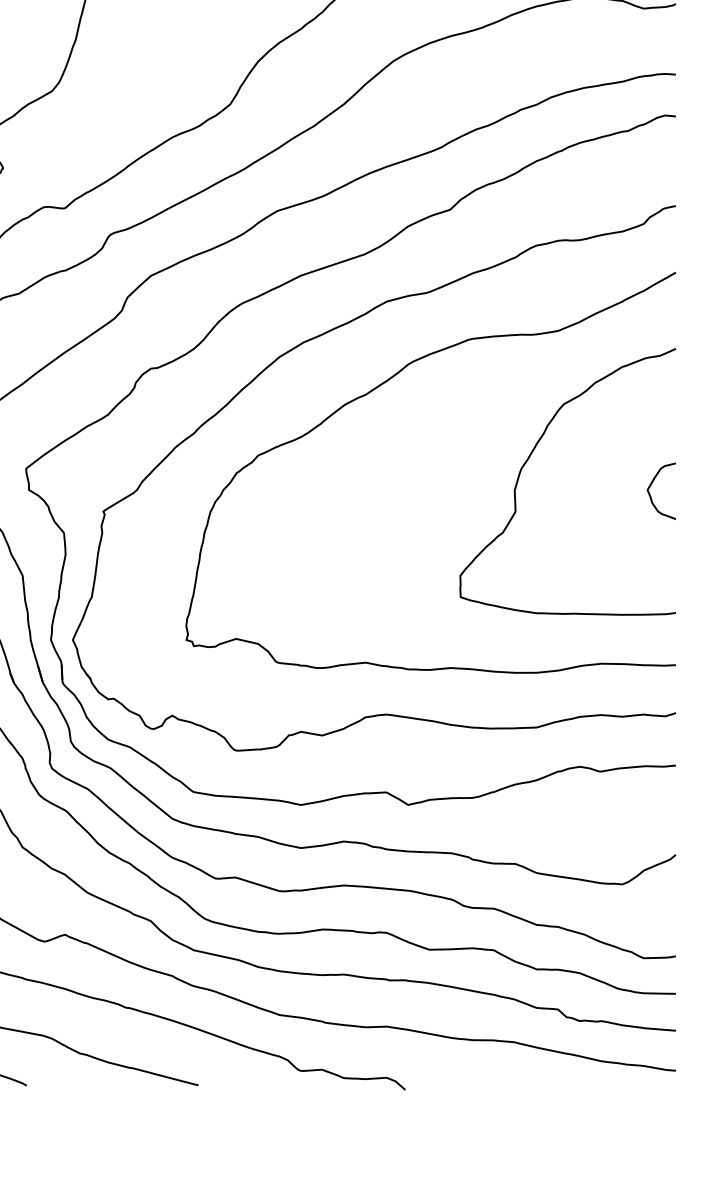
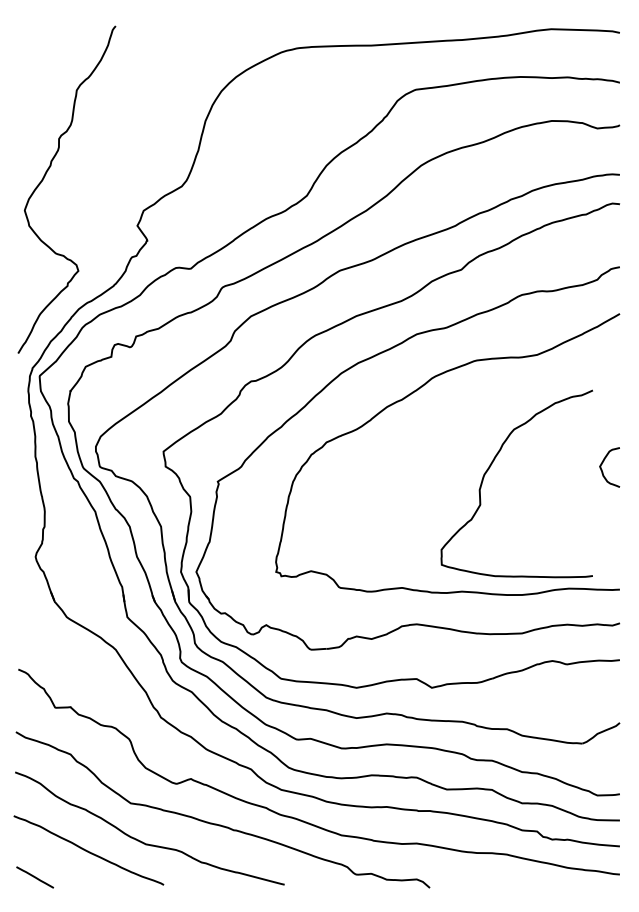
curve: (528, 461) -> (489, 469), moved

